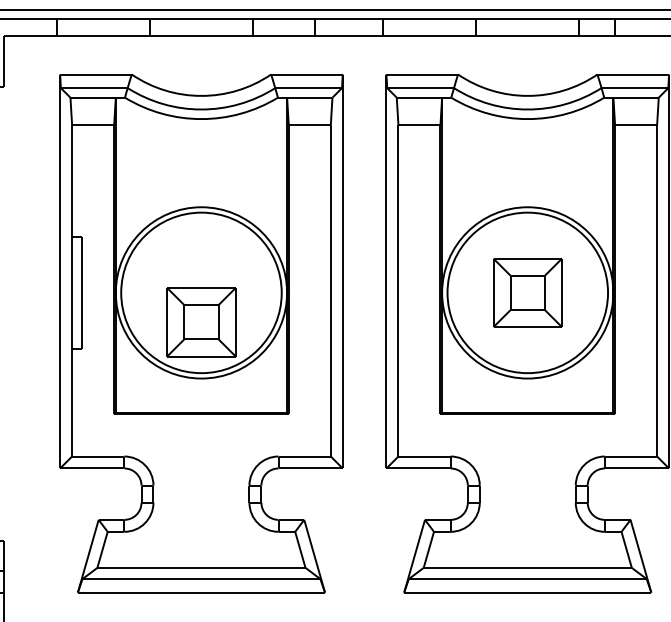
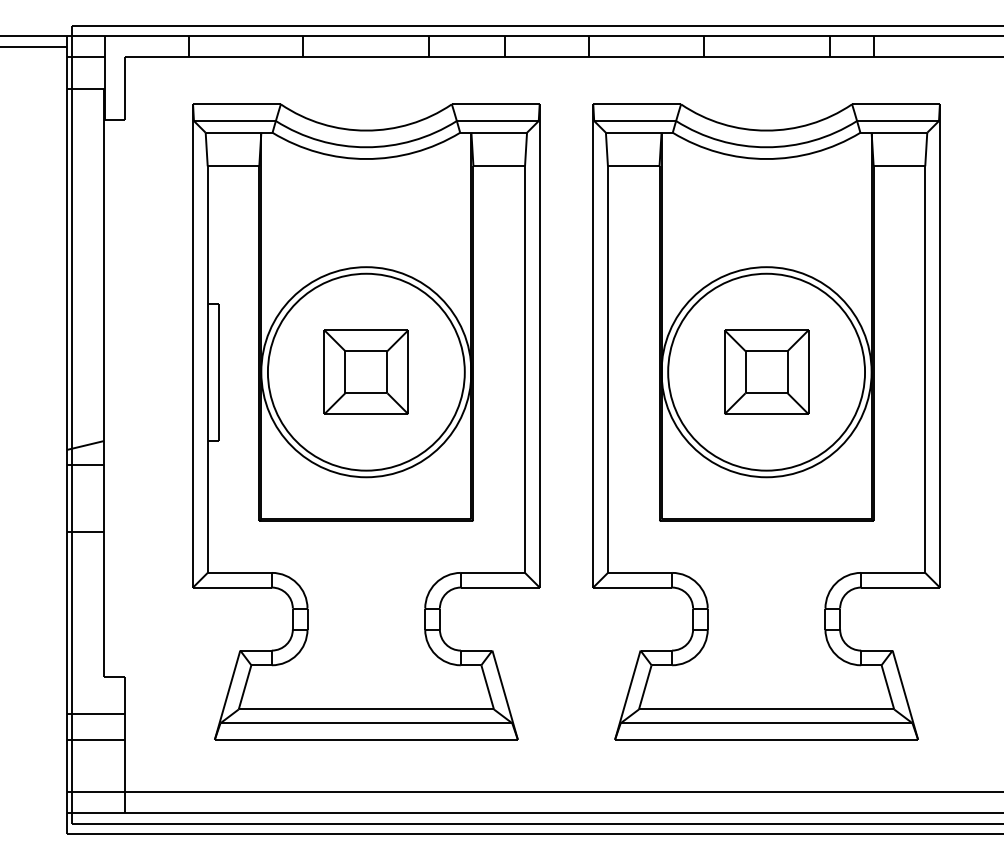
part: (200, 321) -> (365, 371), moved

